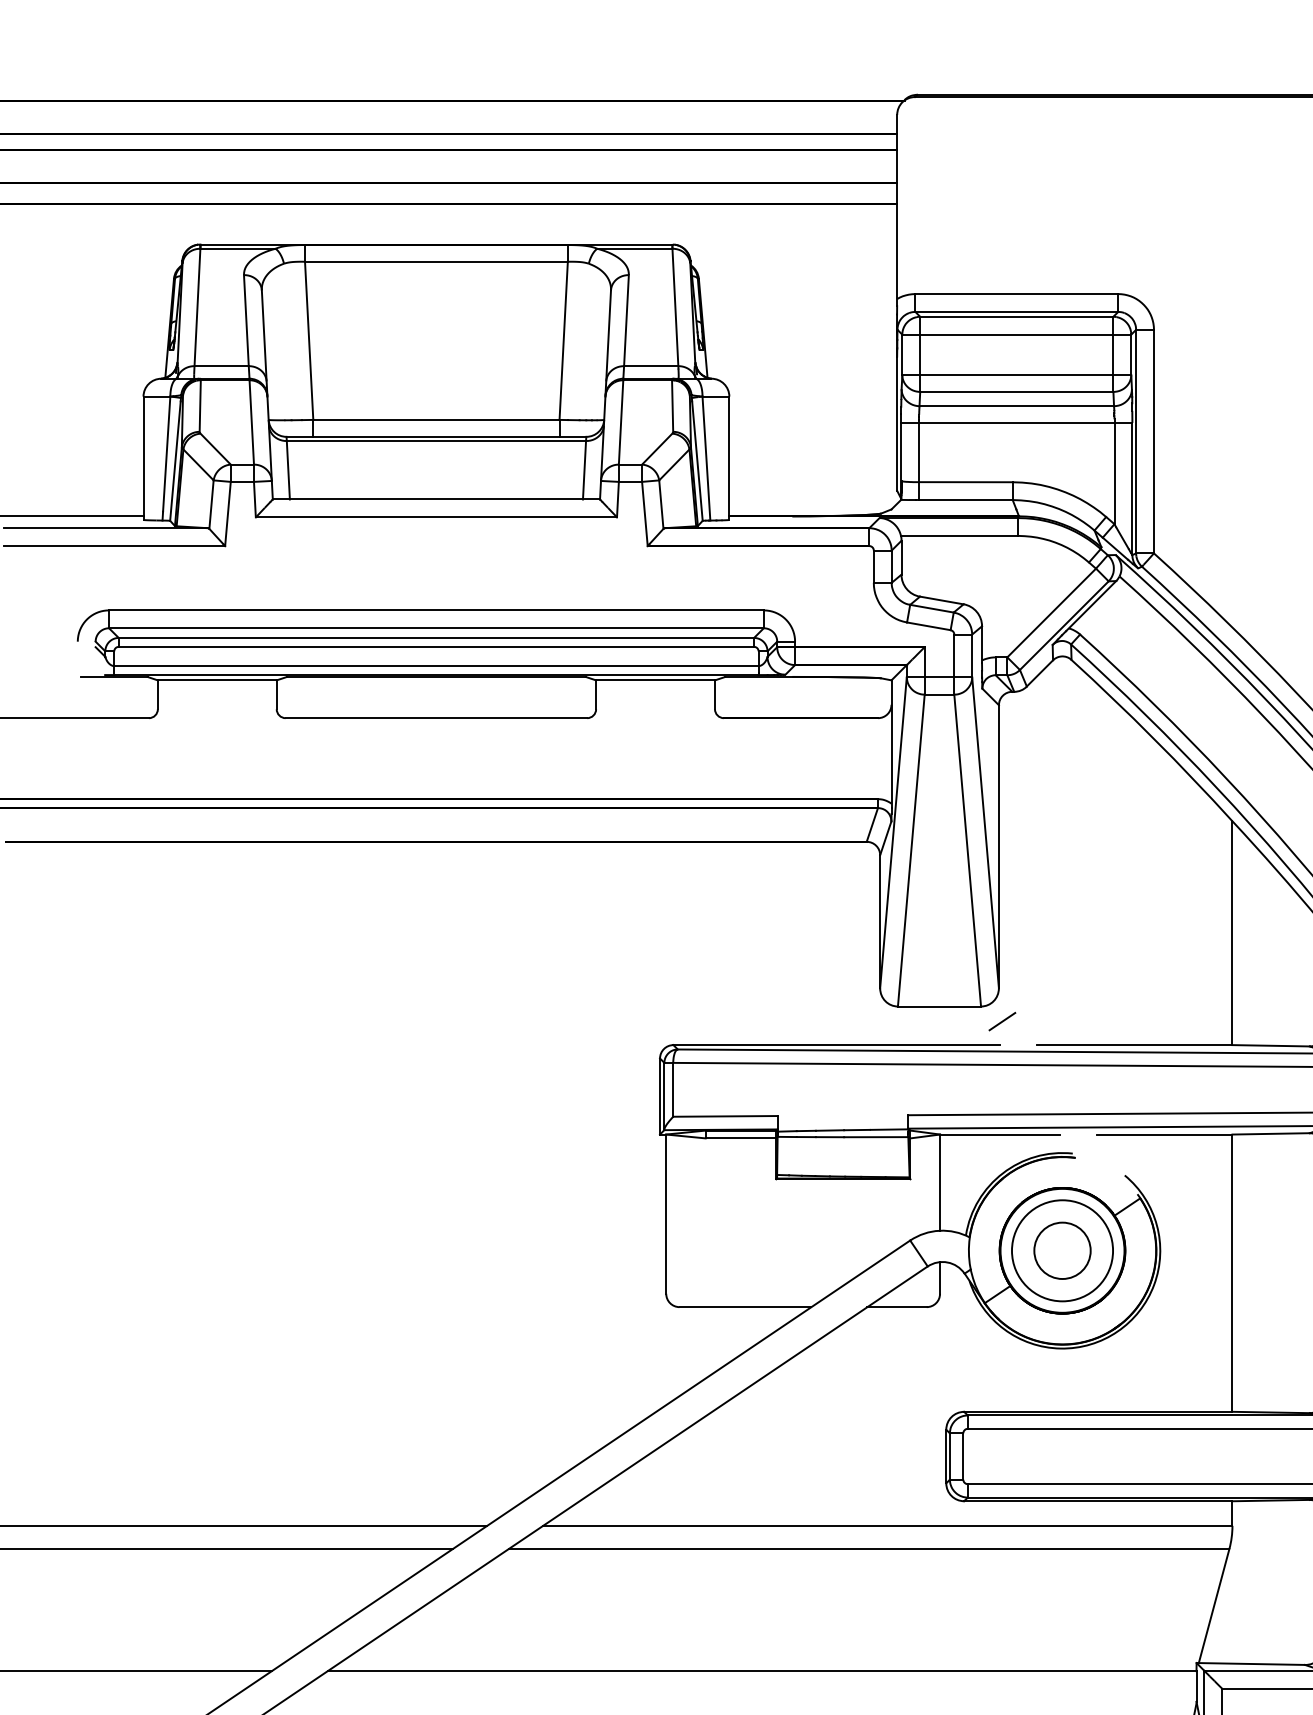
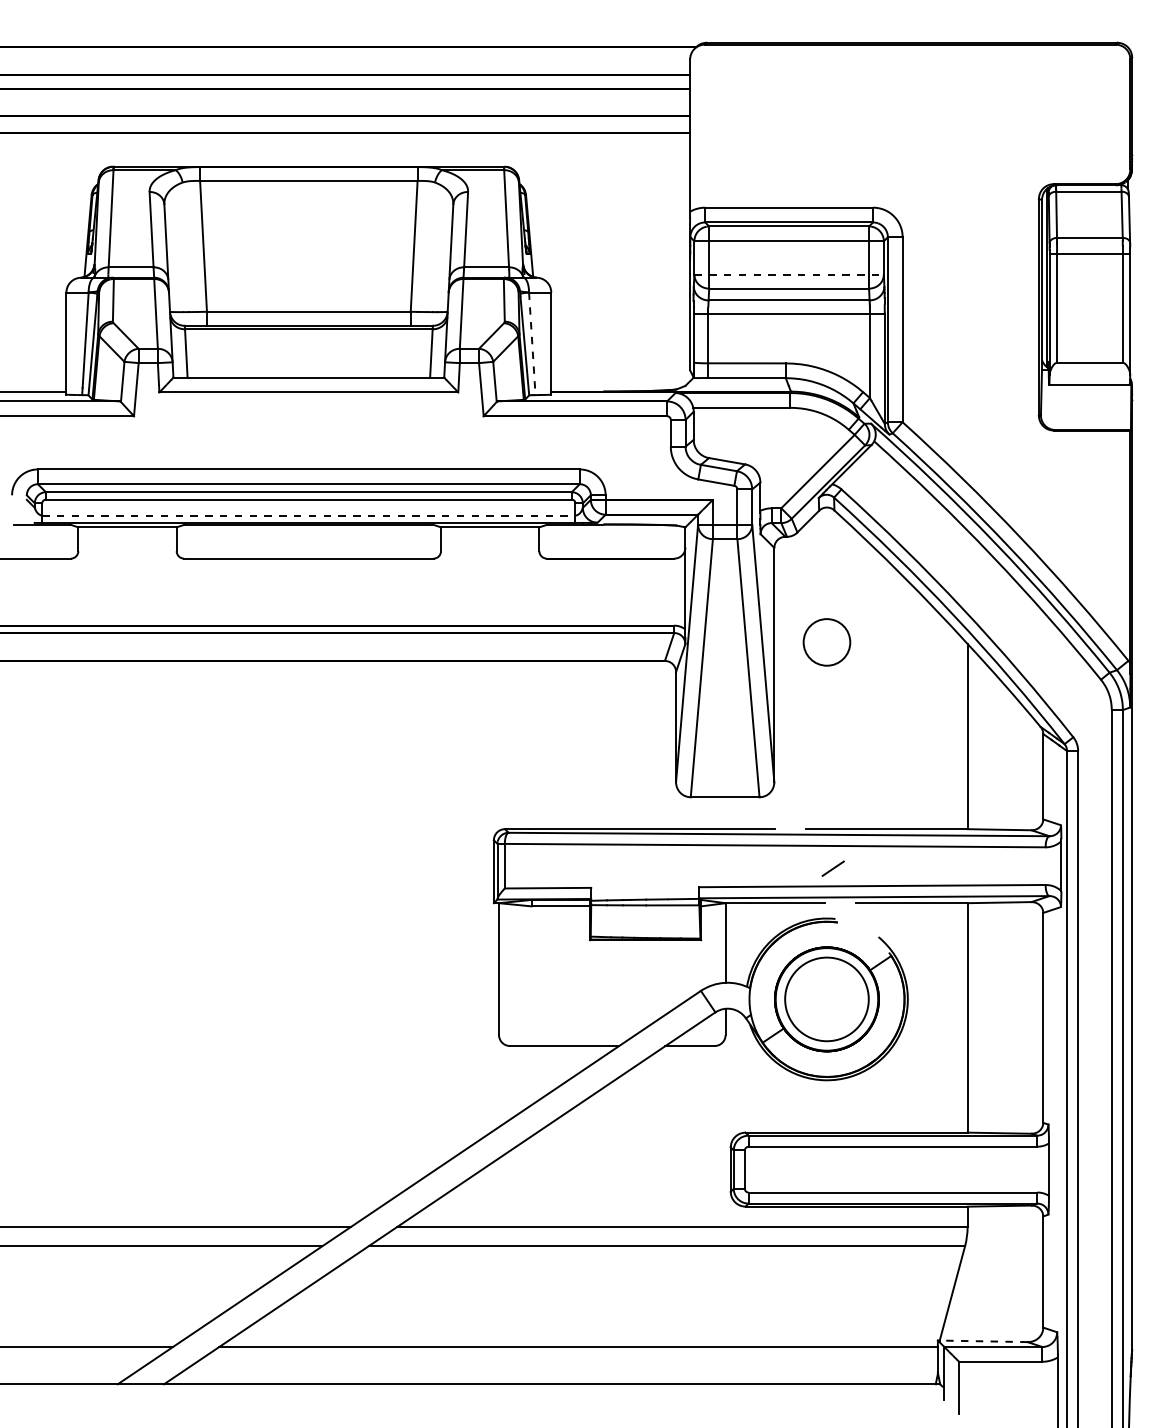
line: (1017, 374) -> (789, 274), solid -> dashed
line: (706, 459) -> (532, 344), solid -> dashed
line: (436, 666) -> (308, 515), solid -> dashed
line: (1001, 1021) -> (832, 868), moved
circle: (1061, 1250) -> (826, 642), moved
line: (1251, 1664) -> (983, 1341), solid -> dashed

